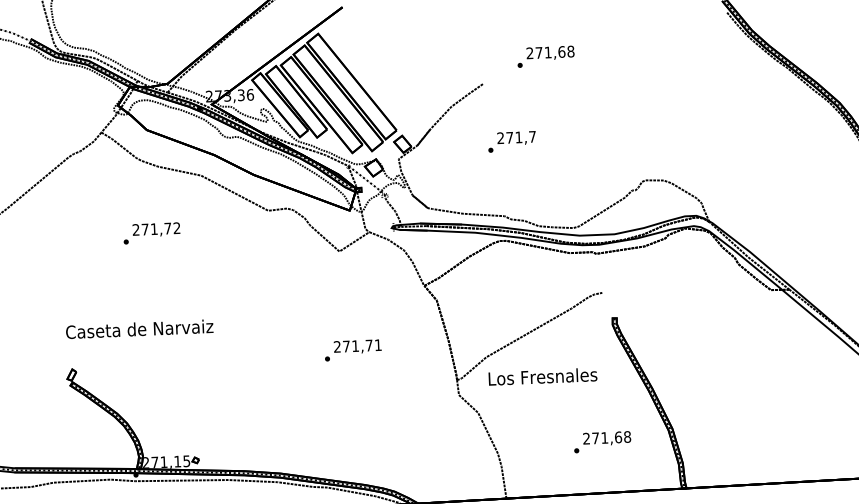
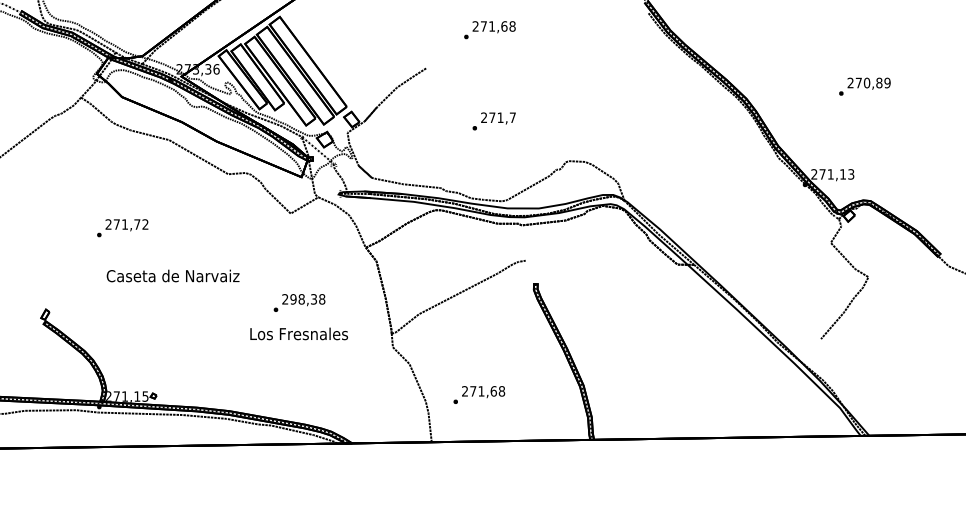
text: (545, 57) -> (489, 30), moved
text: (511, 141) -> (493, 121), moved
text: (151, 233) -> (122, 228), moved
text: (138, 328) -> (172, 275), moved
text: (361, 346) -> (307, 299), 271,71 -> 298,38
text: (543, 376) -> (299, 333), moved
text: (602, 441) -> (479, 394), moved

